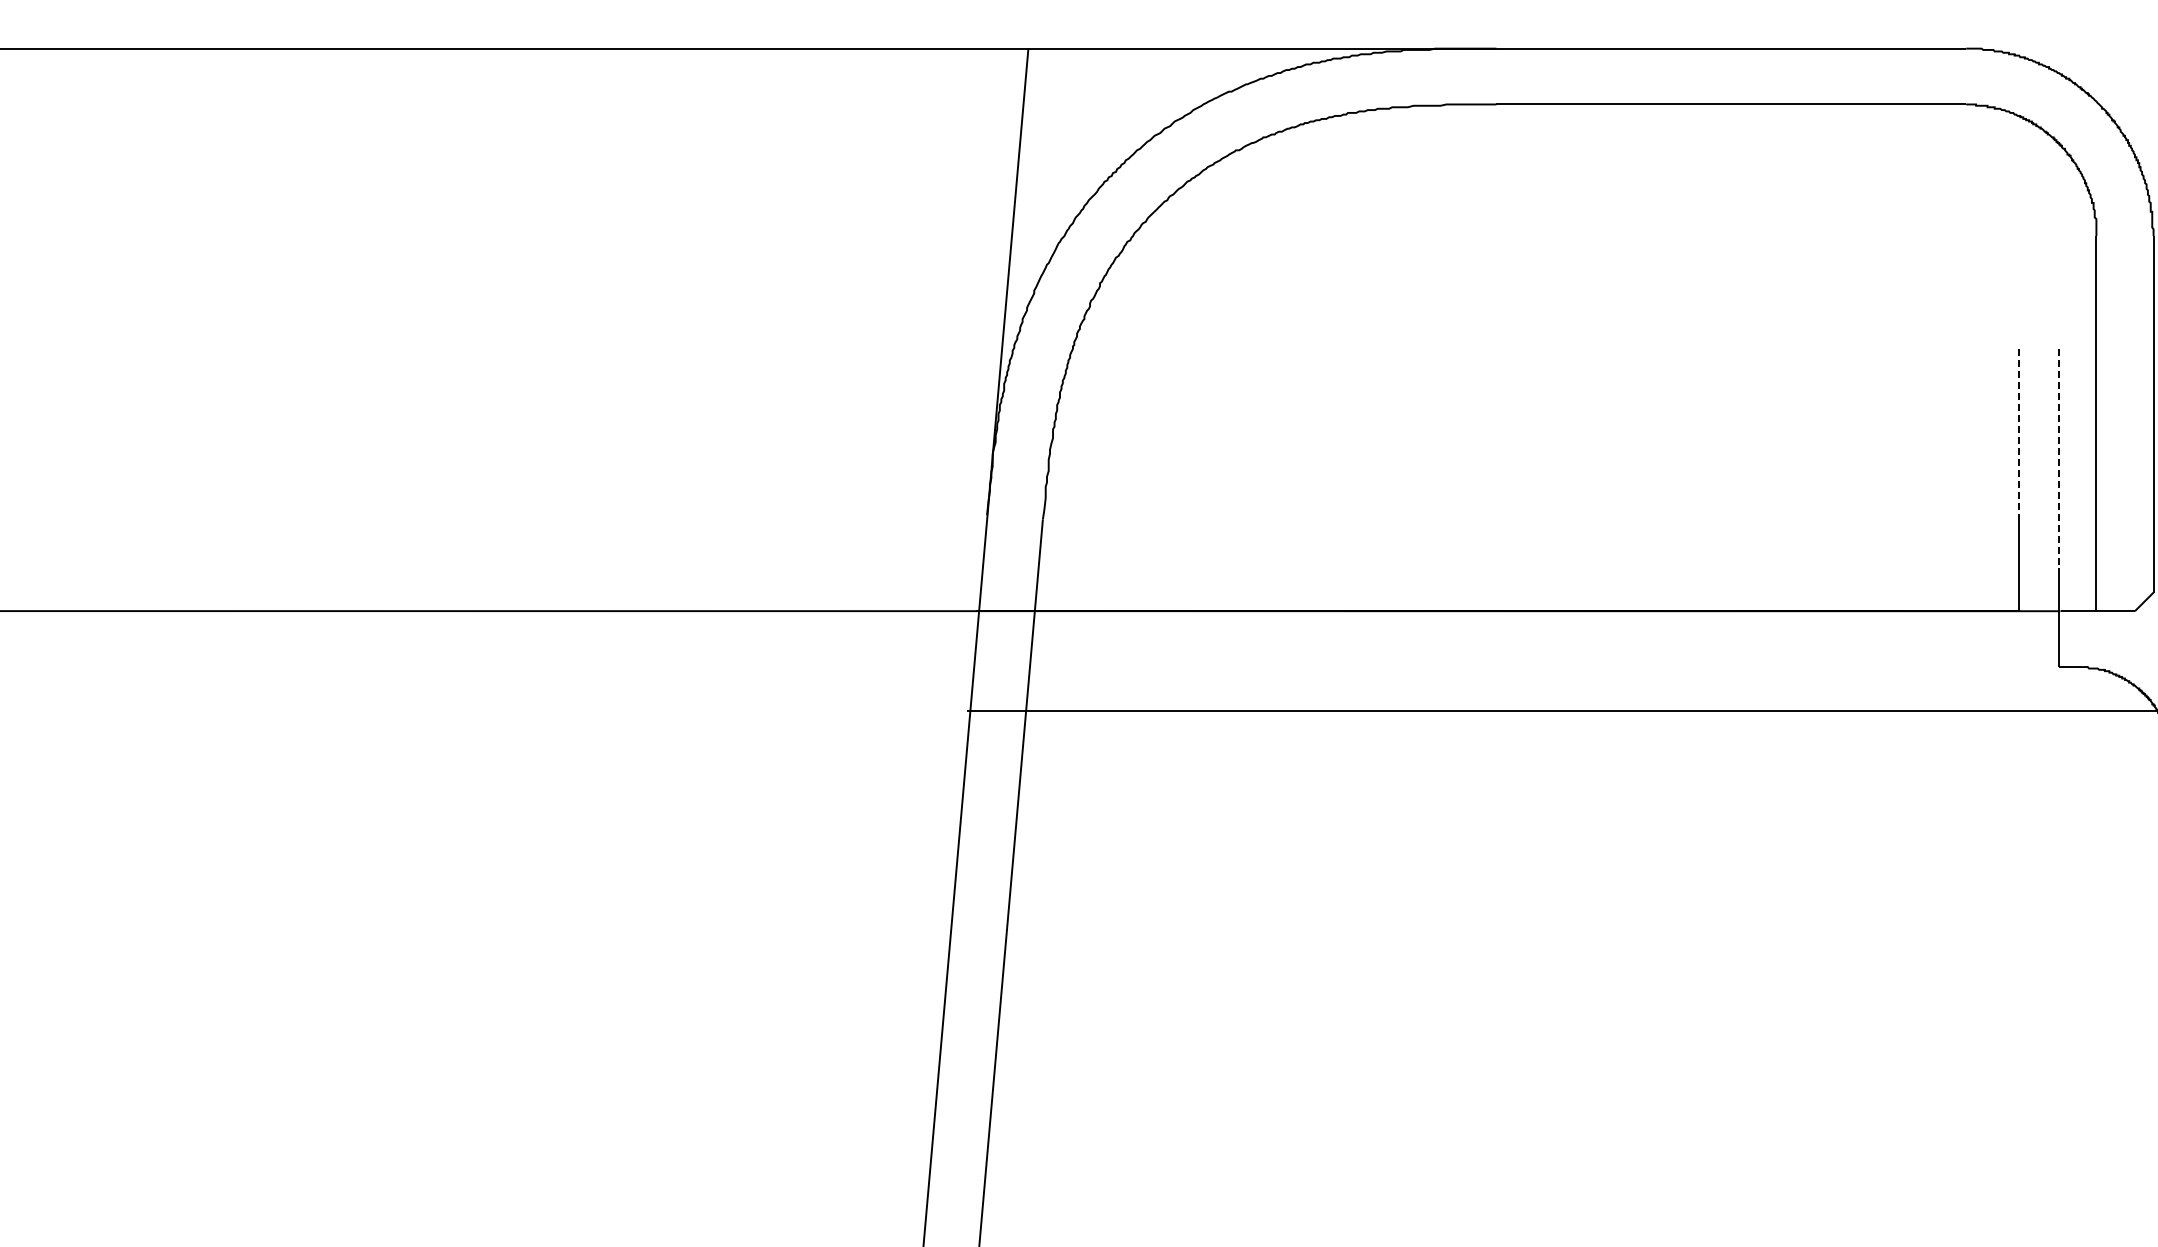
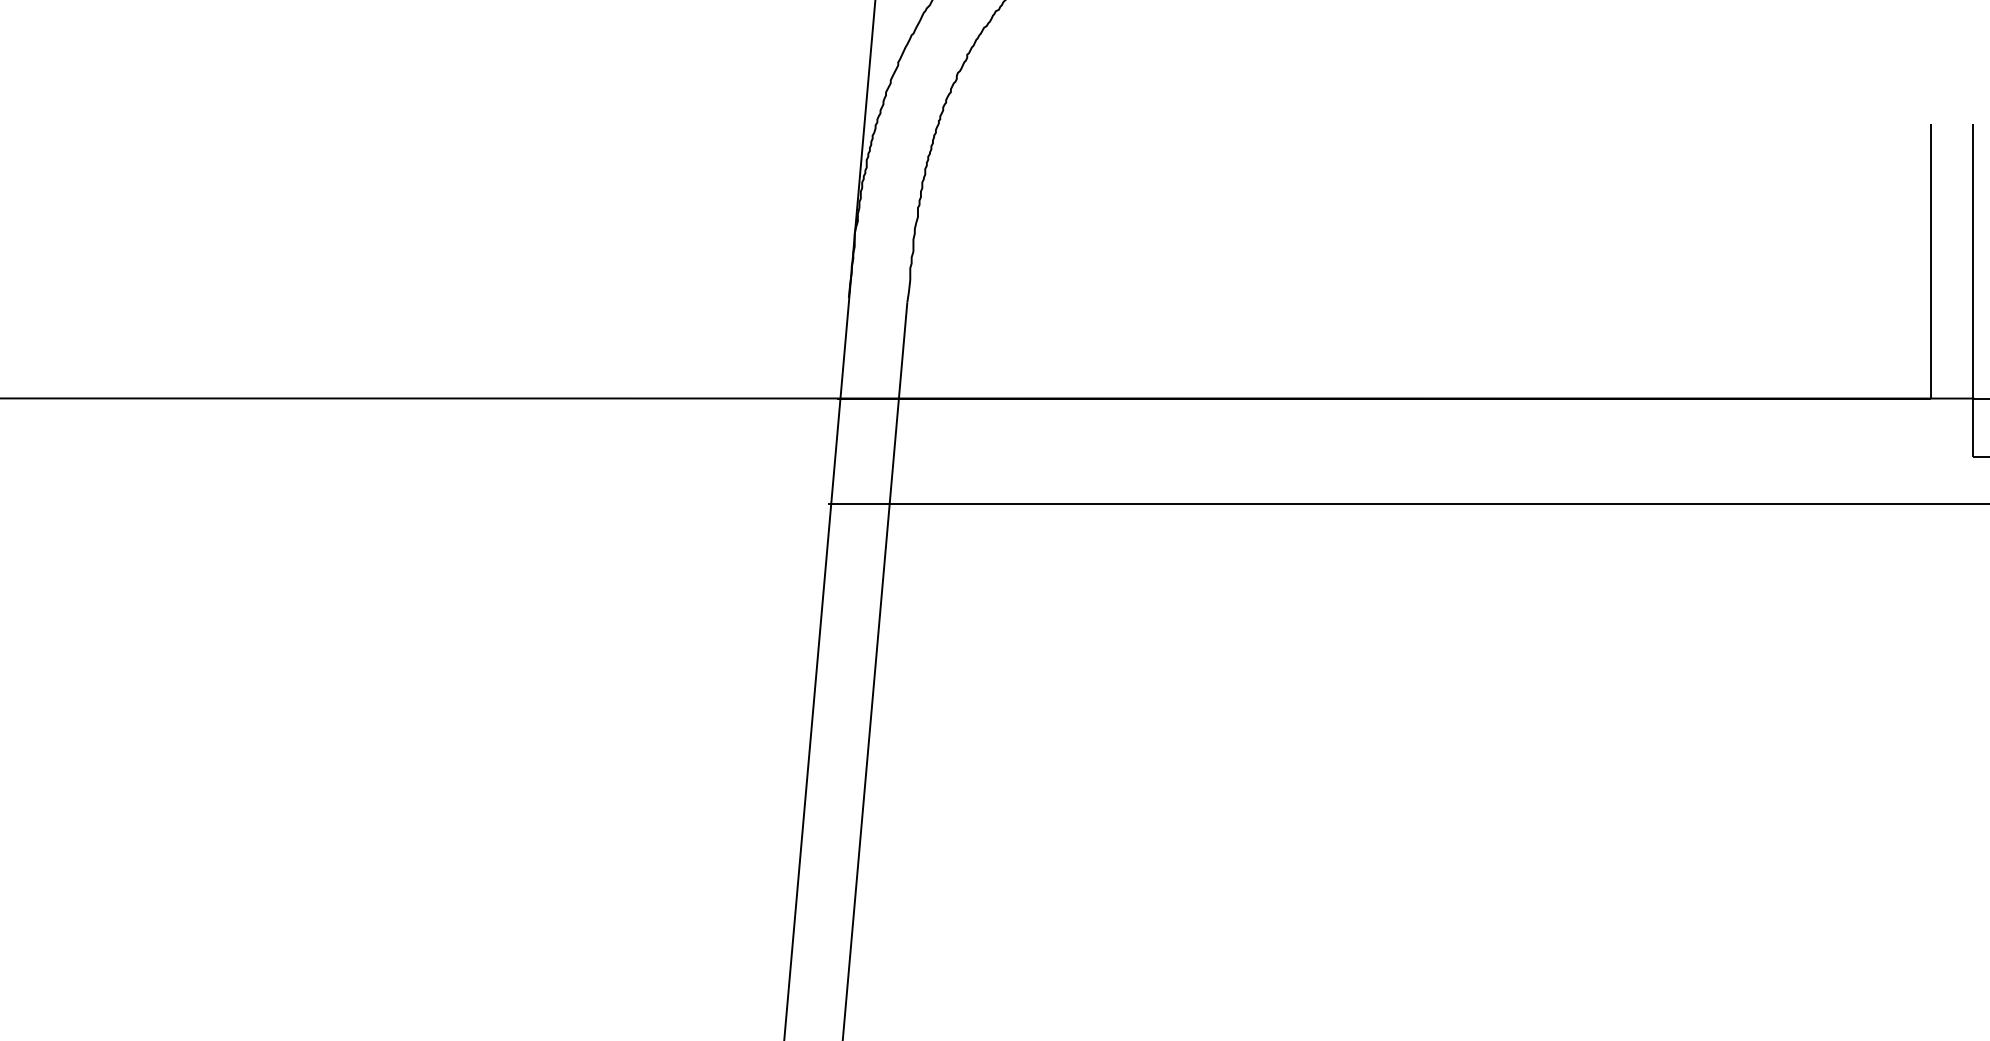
line: (2019, 432) -> (1931, 211), dashed -> solid
line: (2059, 458) -> (1973, 238), dashed -> solid

